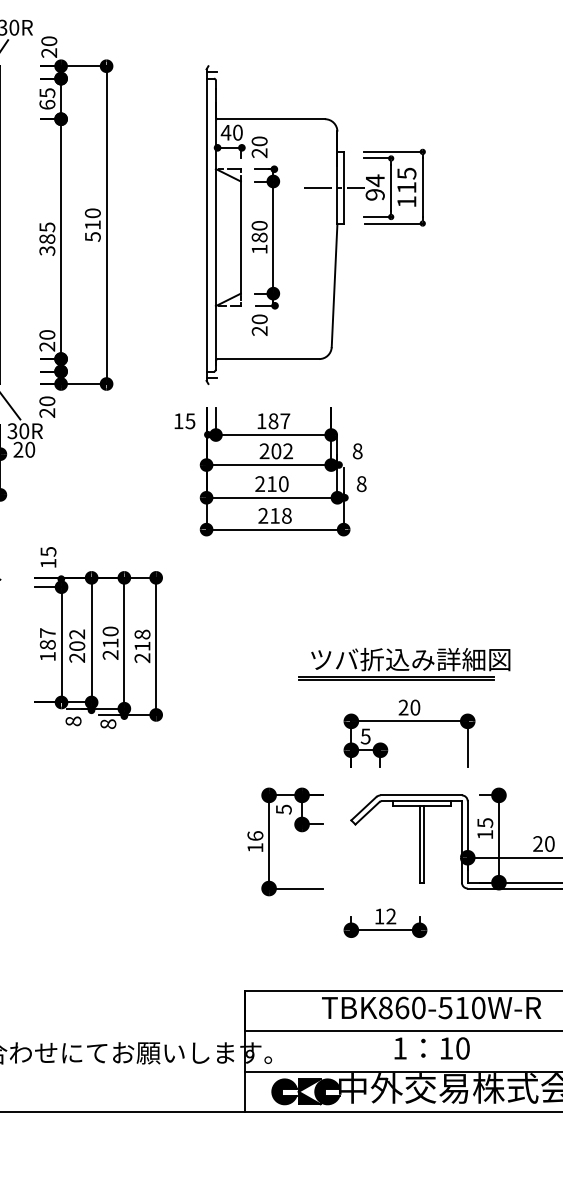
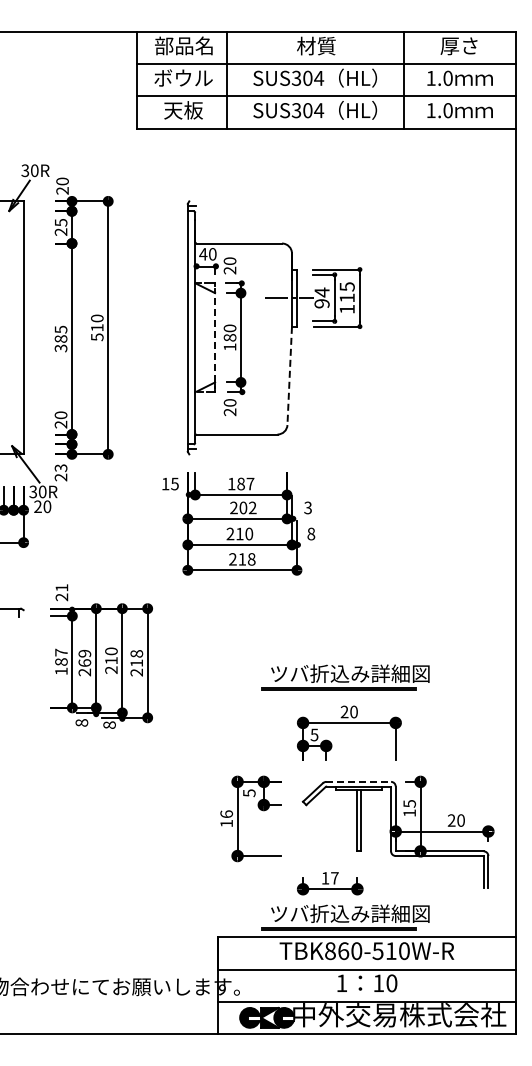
text: (46, 104) -> (60, 231), 65 -> 25
line: (241, 237) -> (215, 337), solid -> dashed
line: (334, 286) -> (289, 376), solid -> dashed
text: (46, 401) -> (60, 468), 20 -> 23
text: (356, 450) -> (307, 507), 8 -> 3
text: (47, 557) -> (61, 592), 15 -> 21
text: (76, 639) -> (84, 657), 202 -> 269
line: (422, 794) -> (359, 781), solid -> dashed
text: (390, 916) -> (334, 878), 12 -> 17
part: (404, 965) -> (345, 917), added

